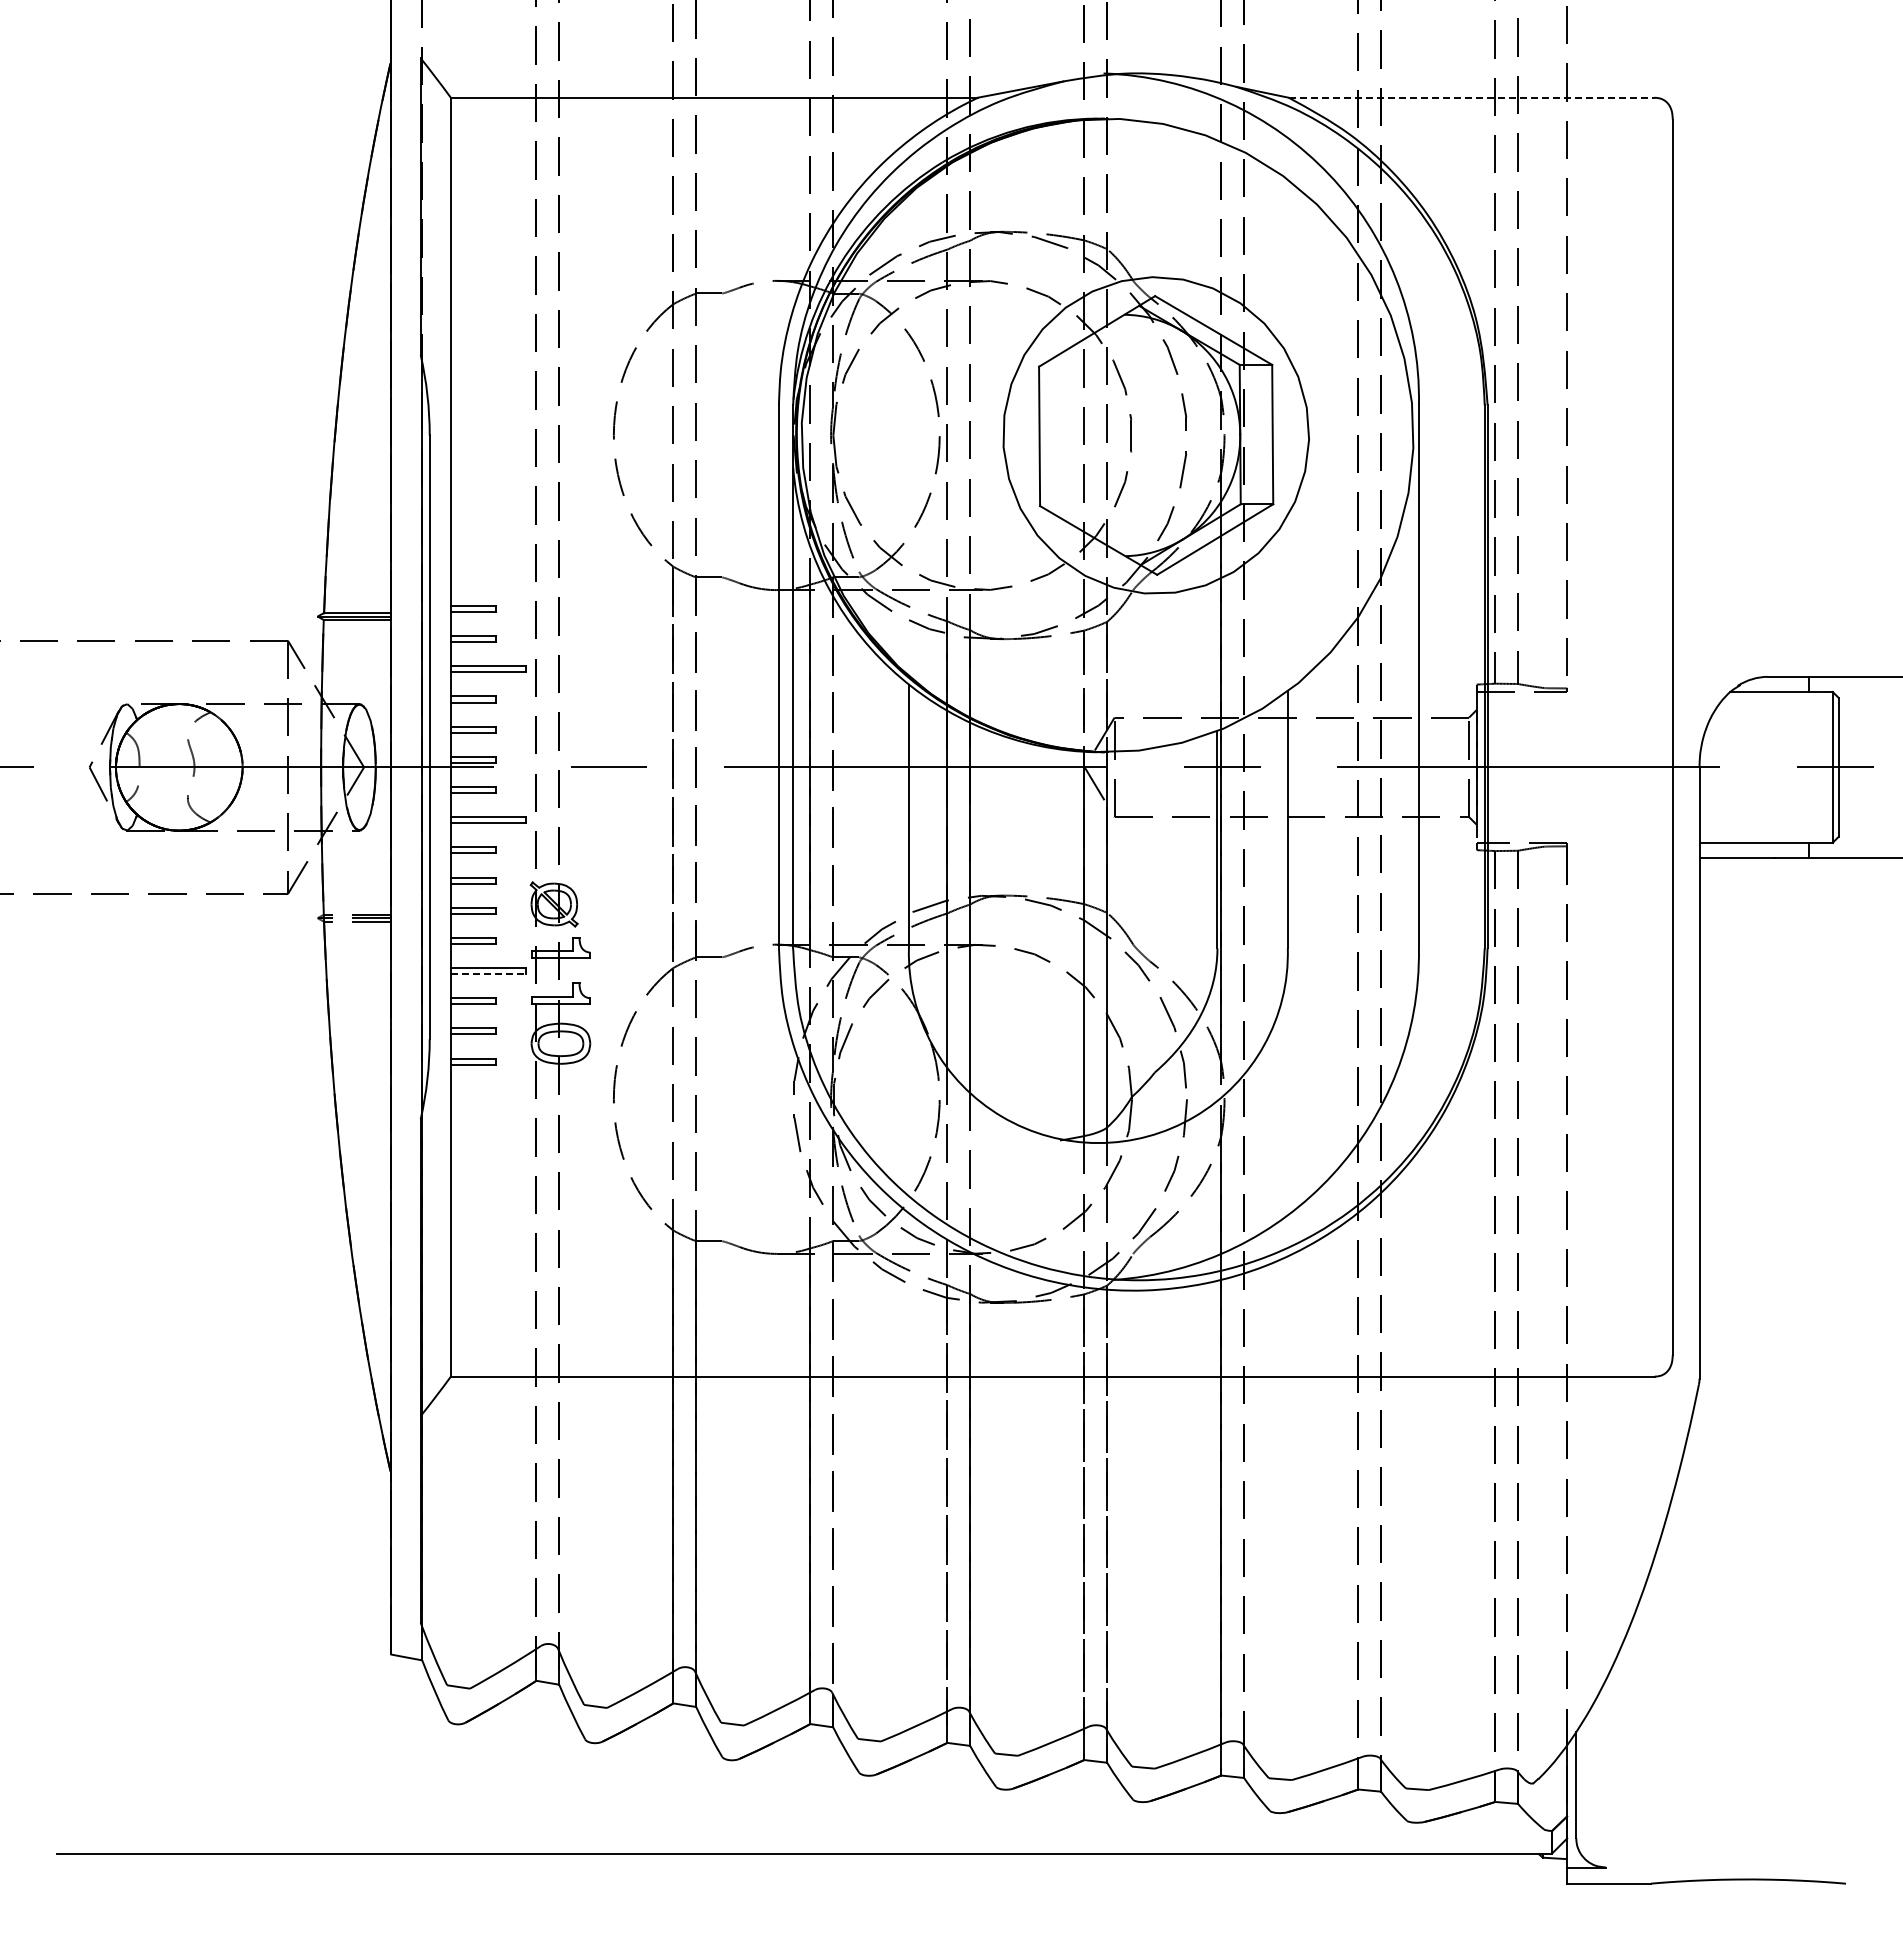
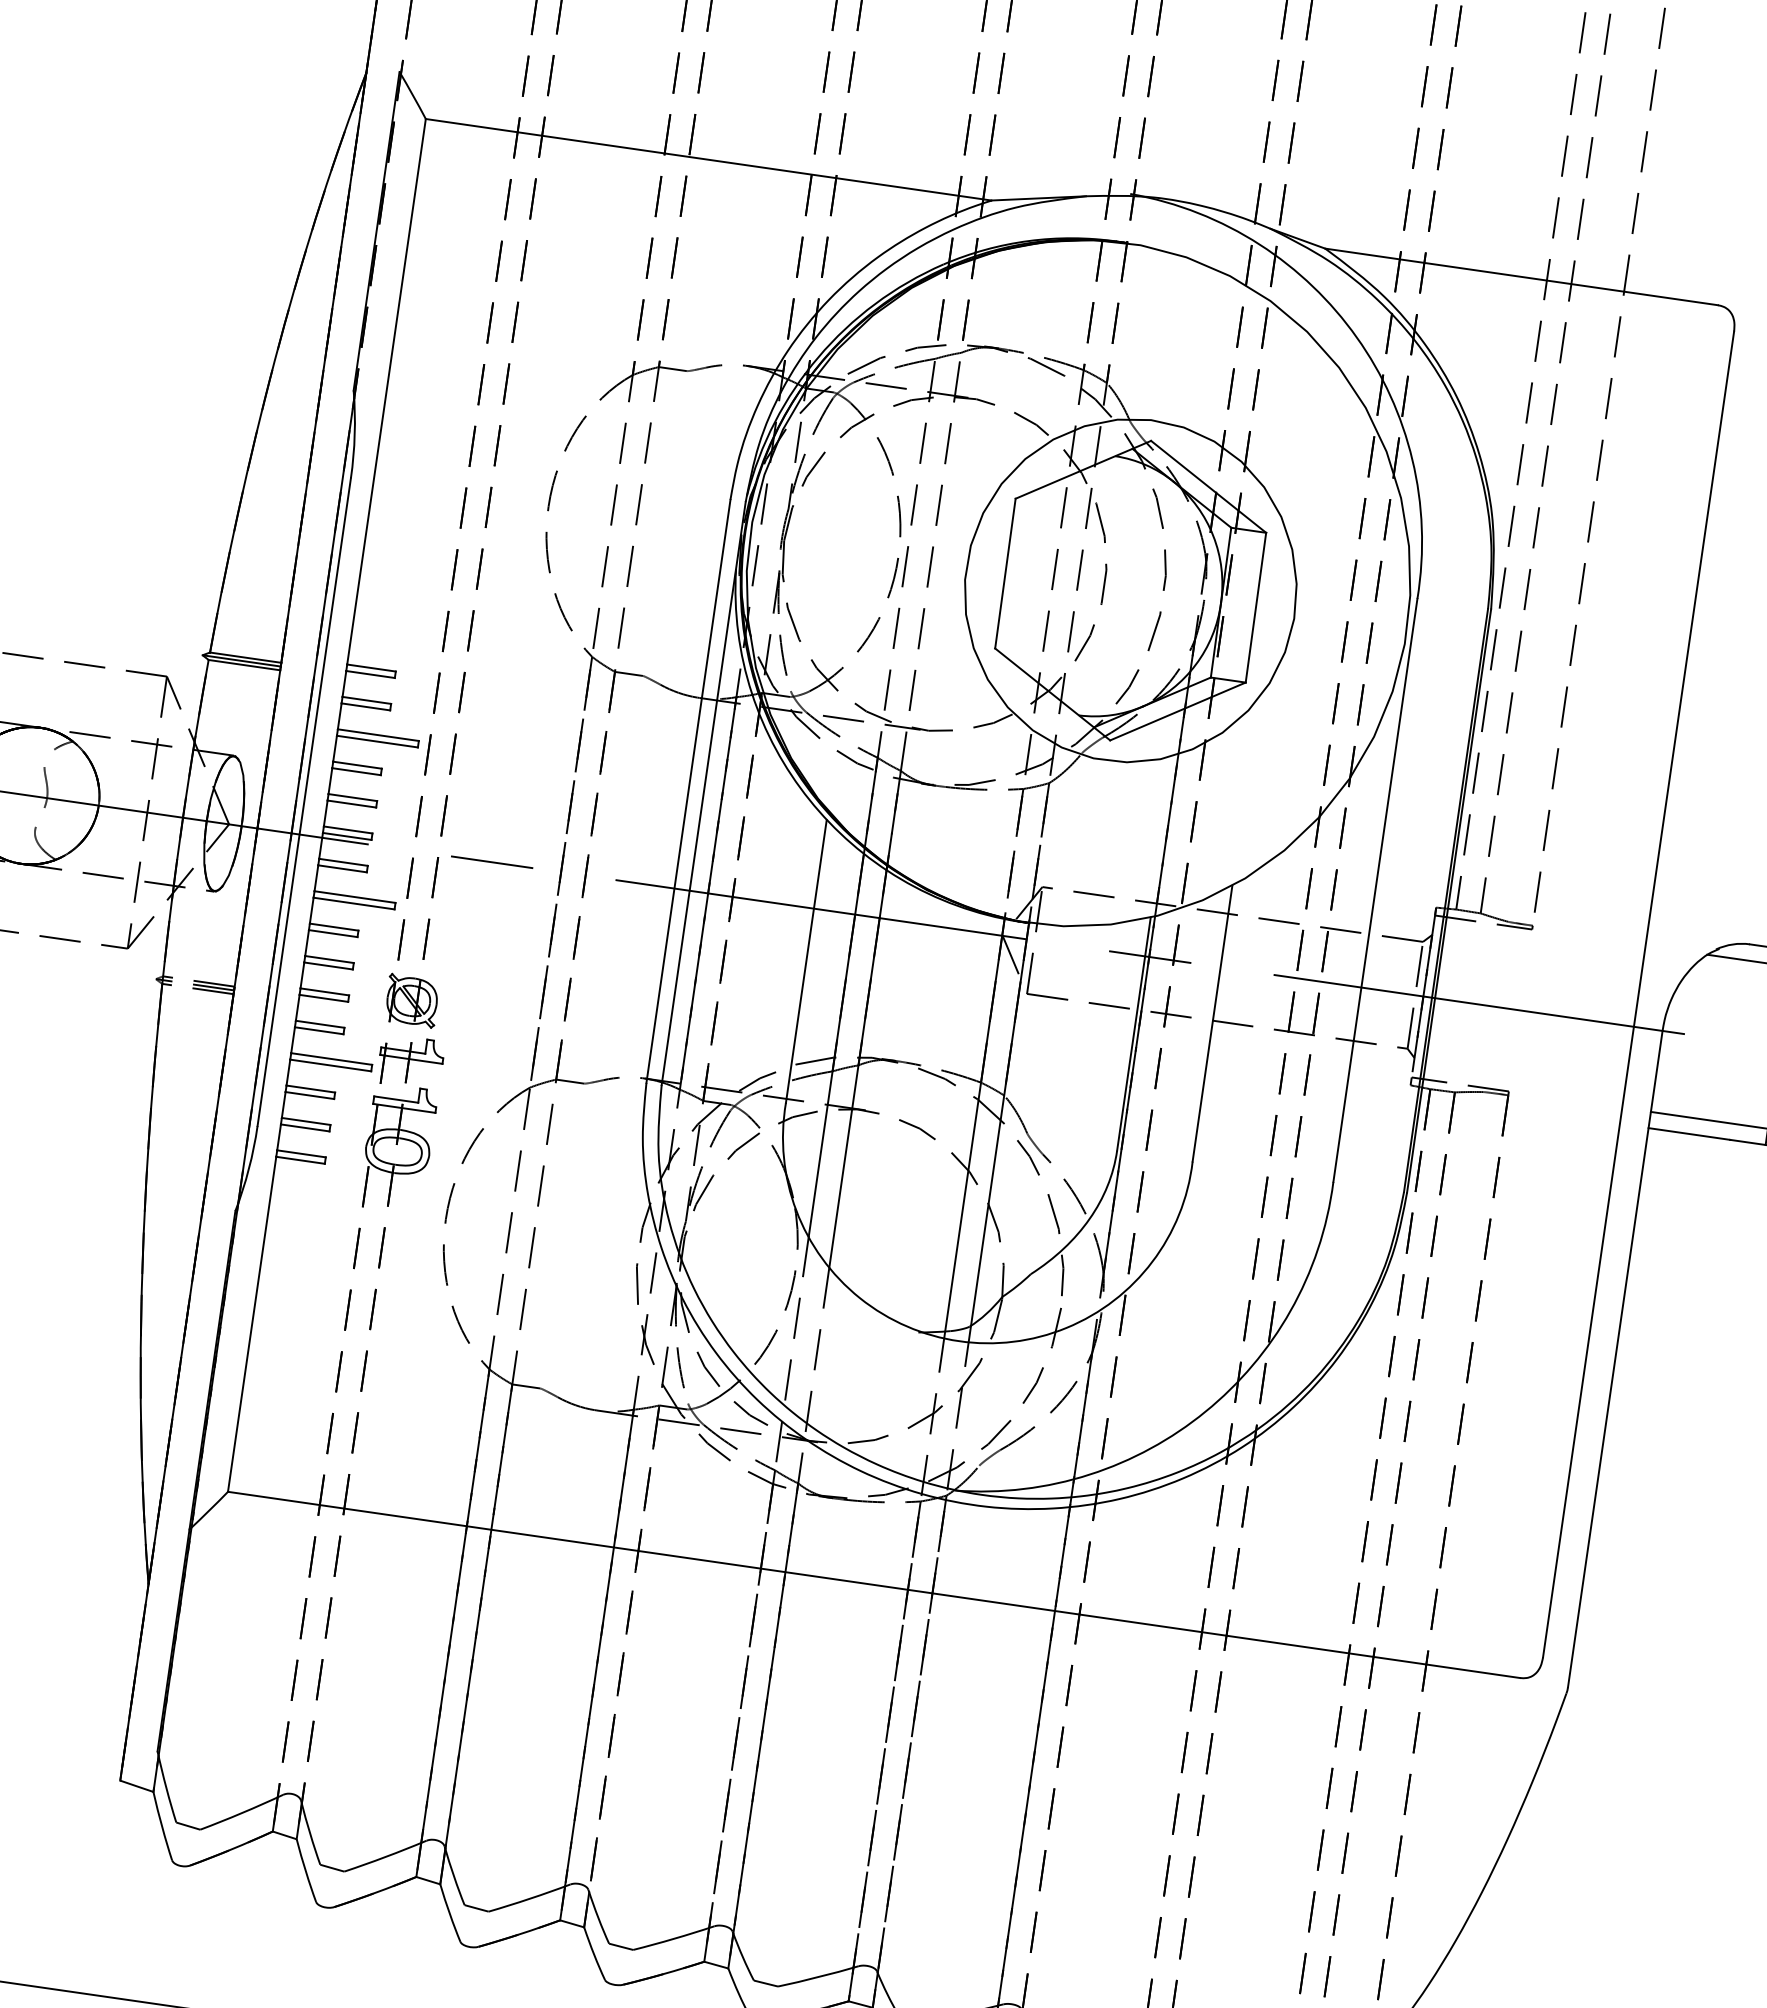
line: (1471, 97) -> (1521, 276), dashed -> solid
line: (488, 974) -> (330, 1065), dashed -> solid

